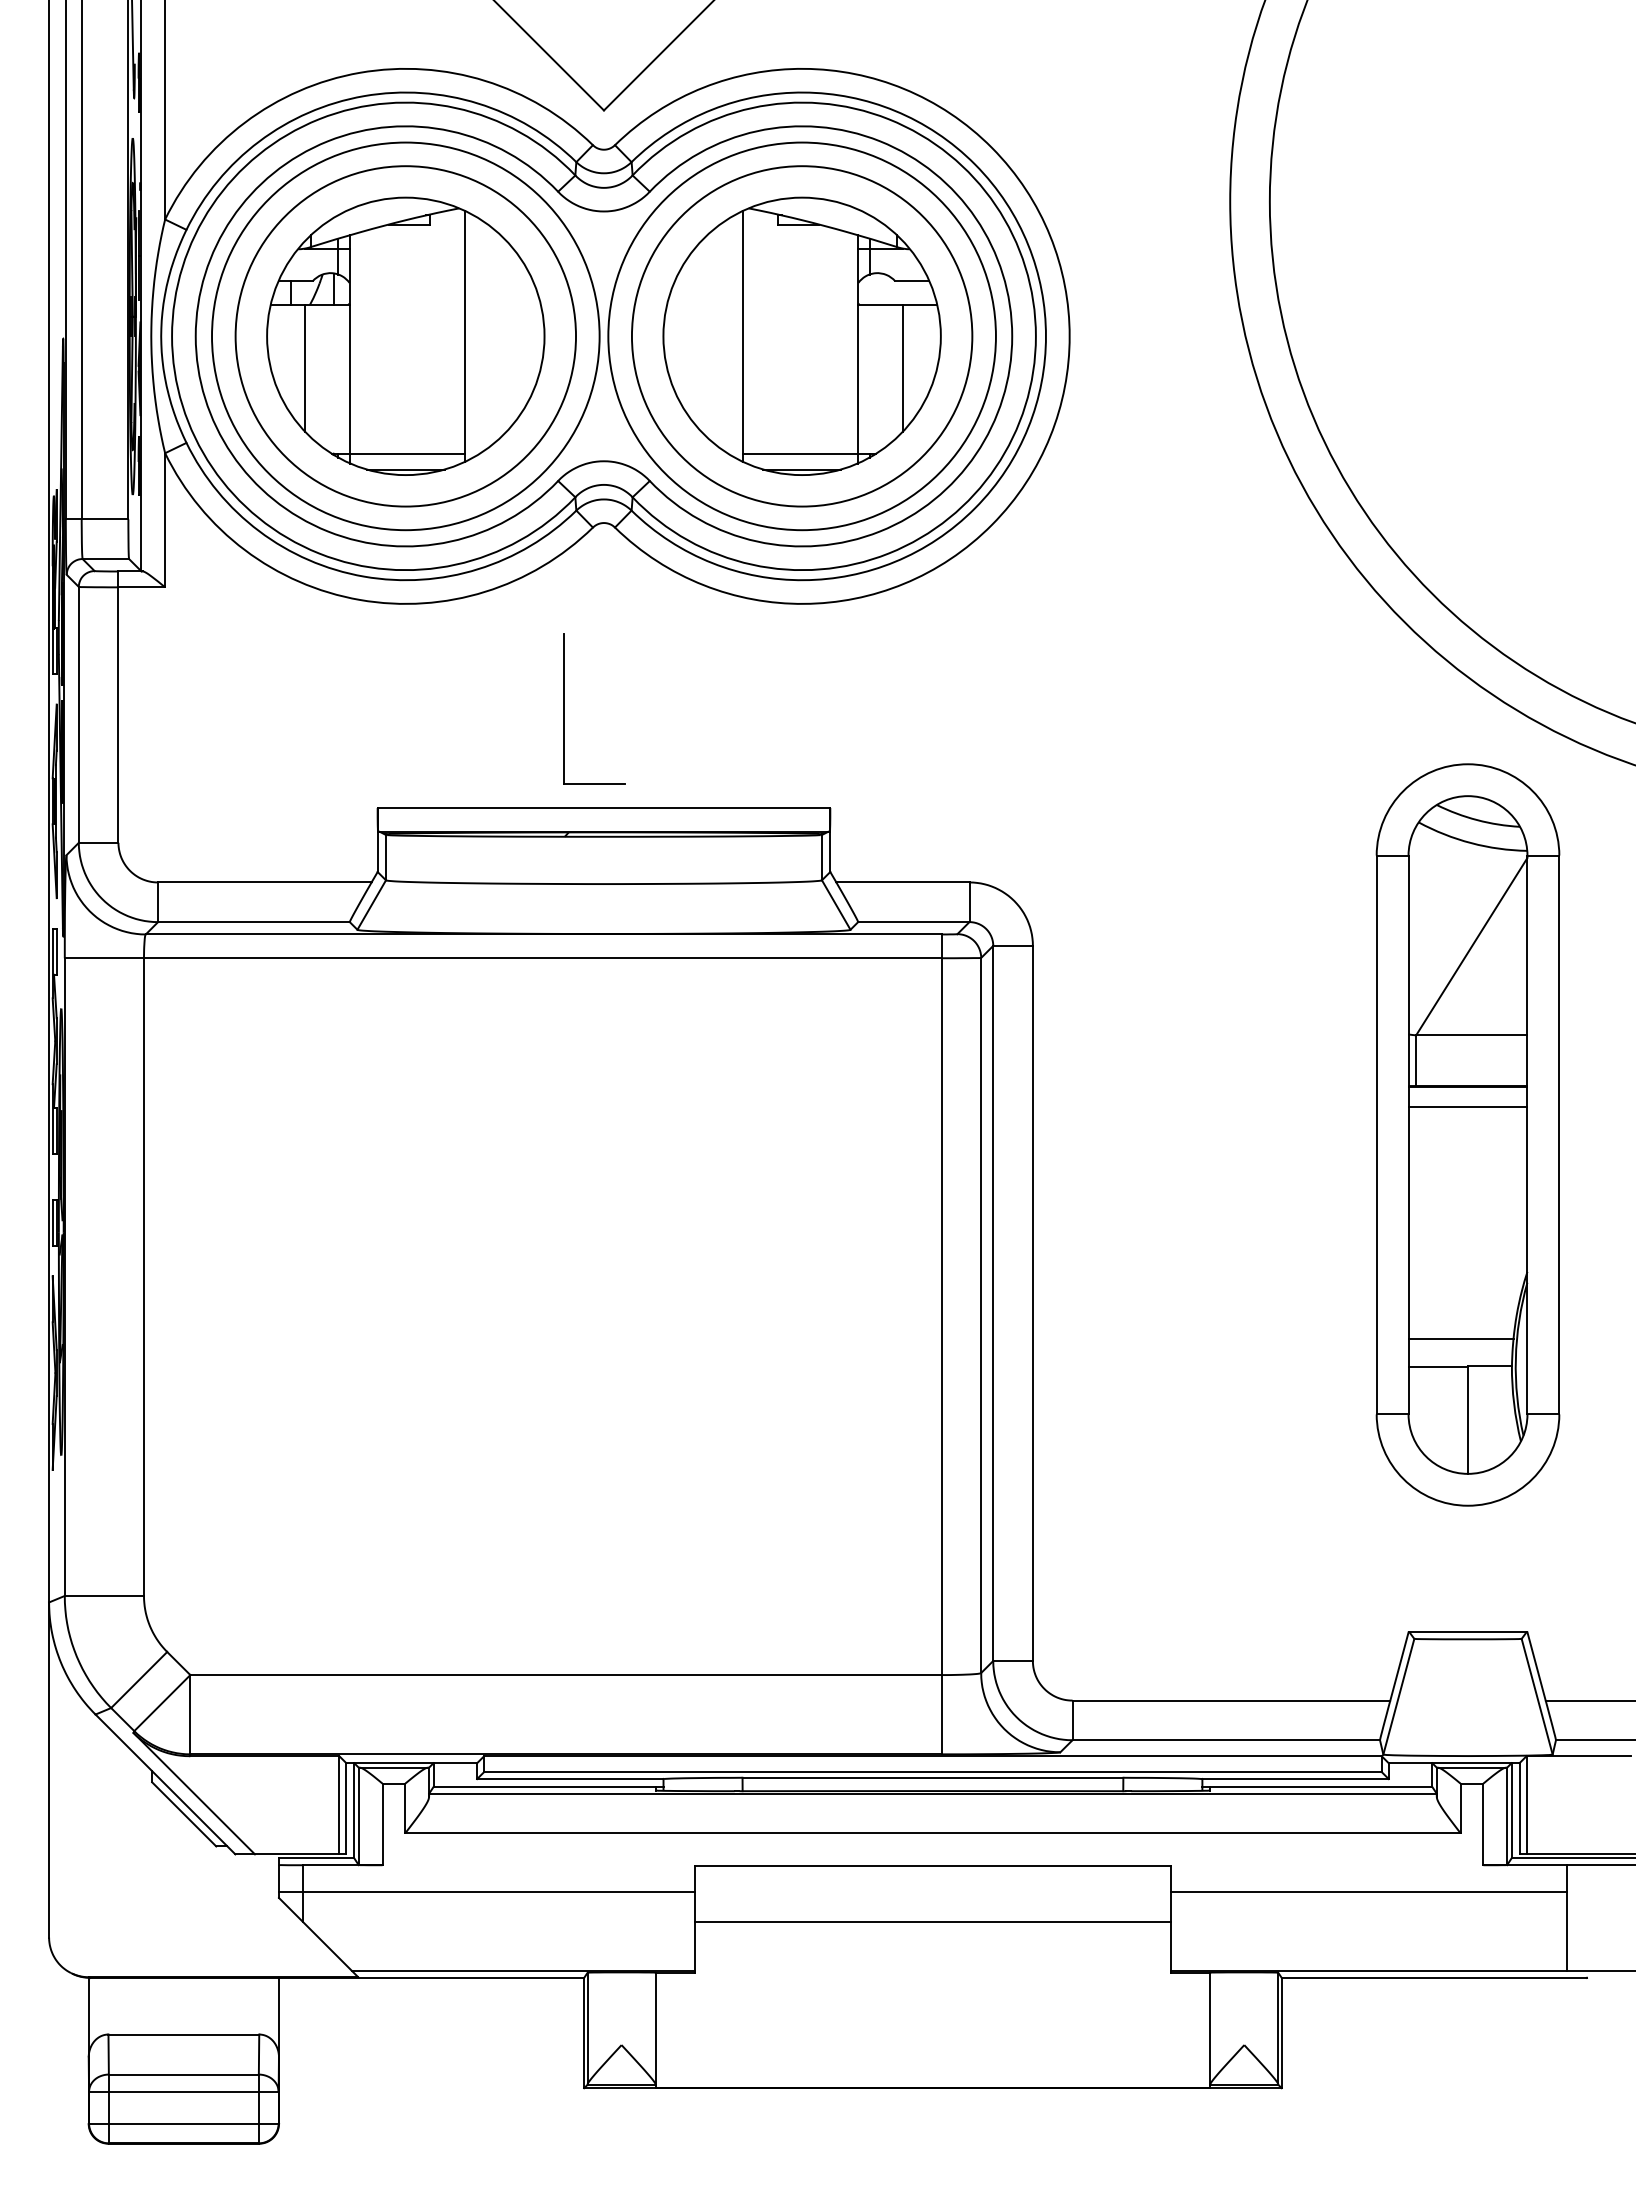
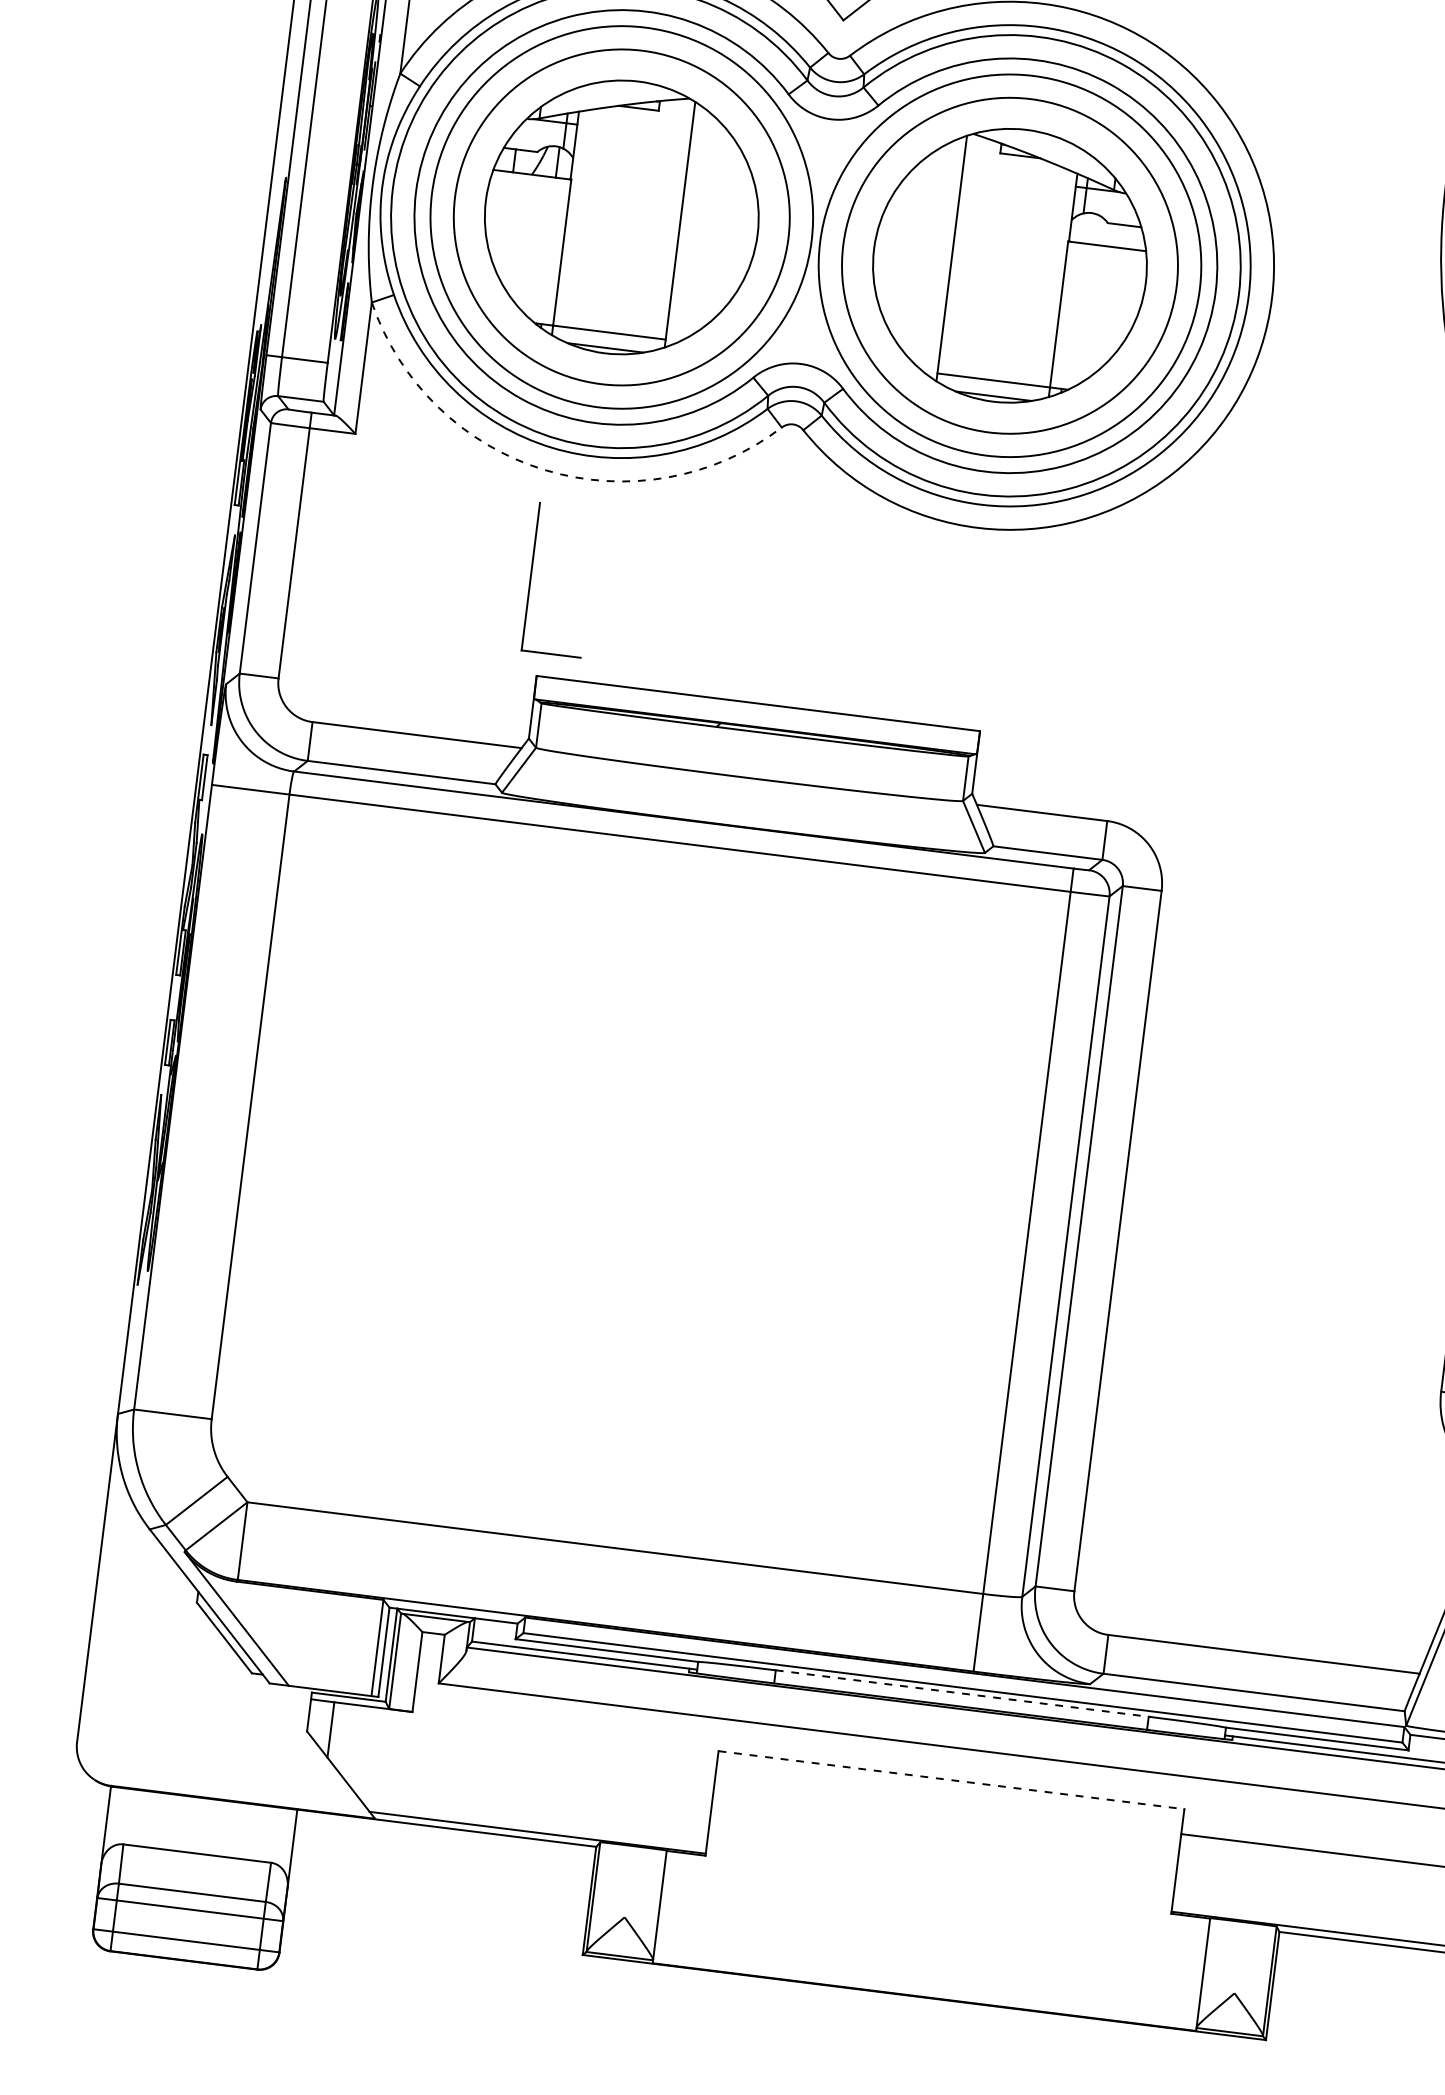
line: (305, 368) -> (519, 236), removed
line: (902, 368) -> (1104, 309), removed
arc: (360, 599) -> (545, 469), solid -> dashed
part: (564, 708) -> (531, 576), moved
line: (933, 1777) -> (962, 1693), solid -> dashed
line: (932, 1866) -> (950, 1780), solid -> dashed
line: (486, 1891) -> (511, 1750), removed
line: (932, 1921) -> (944, 1834), removed

